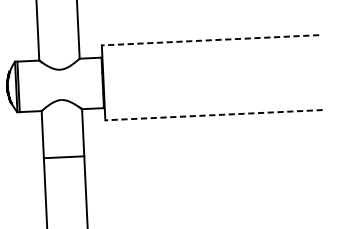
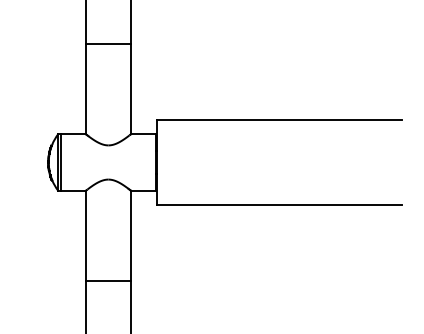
line: (210, 40) -> (279, 120), dashed -> solid
line: (214, 114) -> (279, 204), dashed -> solid
line: (64, 157) -> (108, 281), moved

